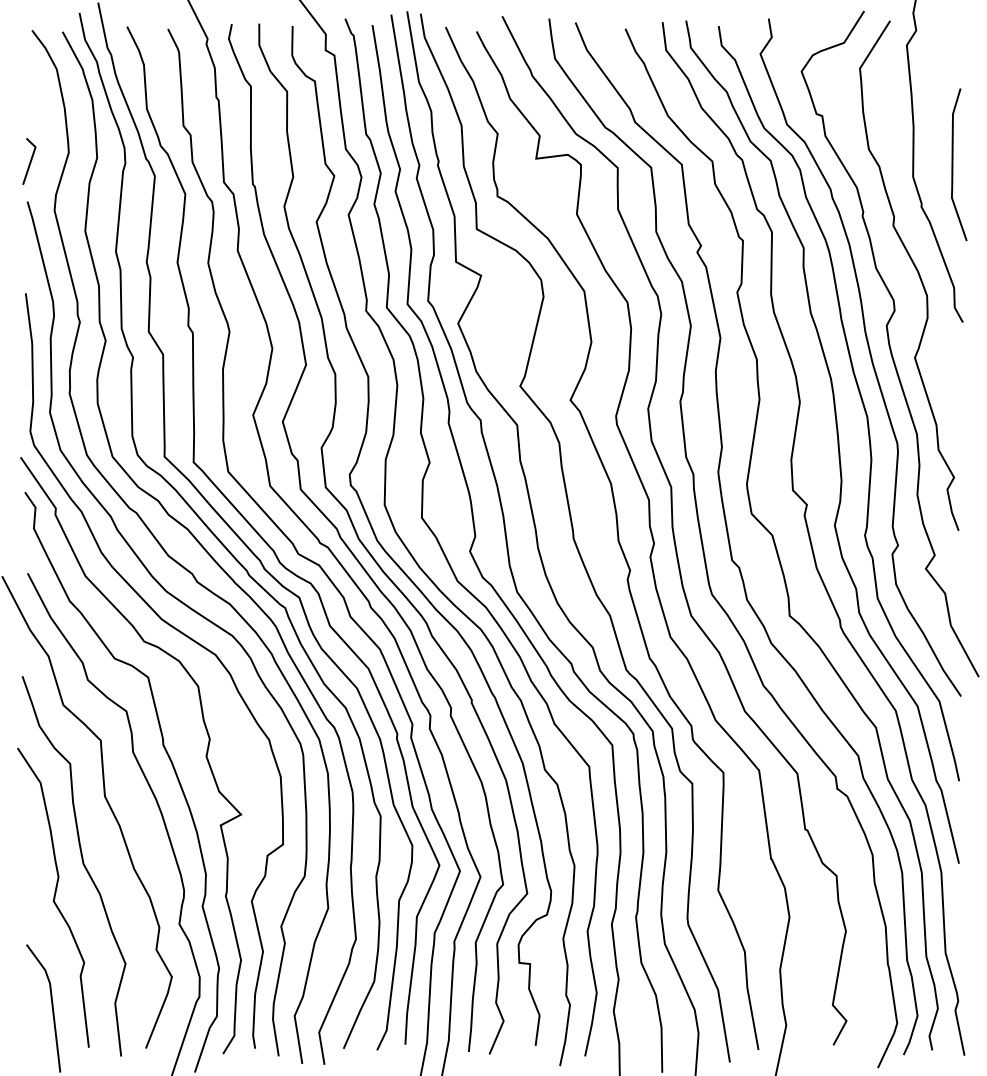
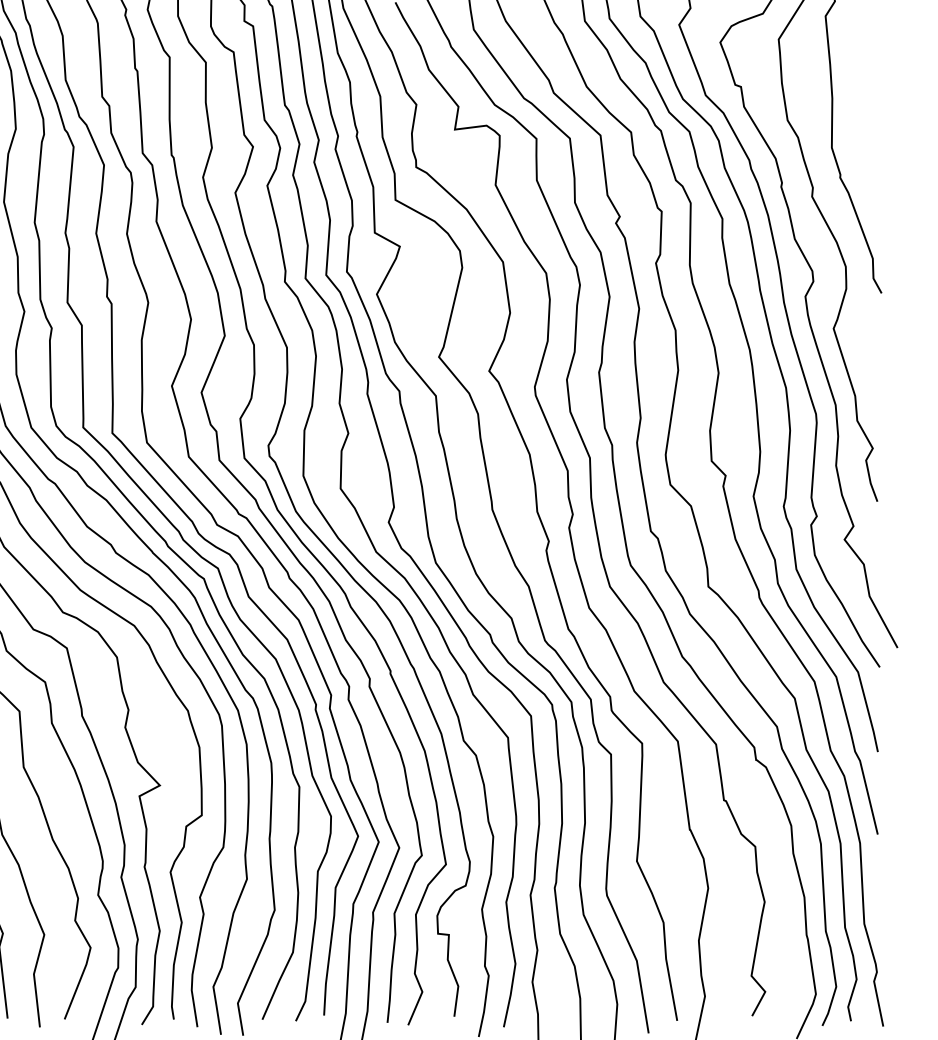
line: (953, 164) -> (872, 135), removed

